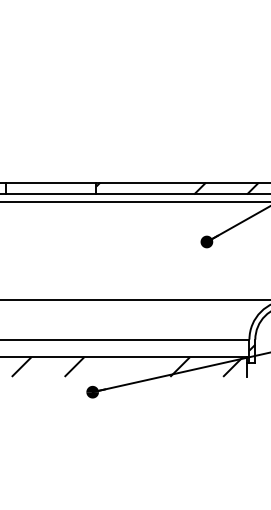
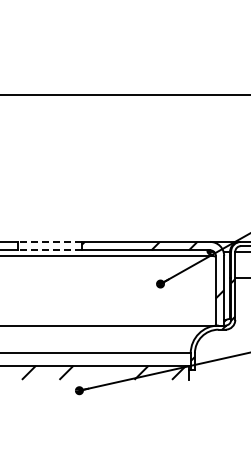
line: (50, 182) -> (49, 241), solid -> dashed
line: (50, 194) -> (49, 250), solid -> dashed

